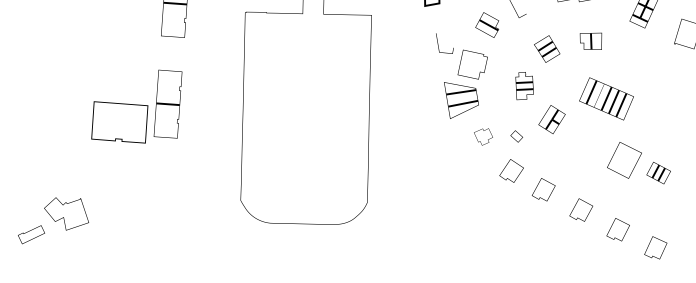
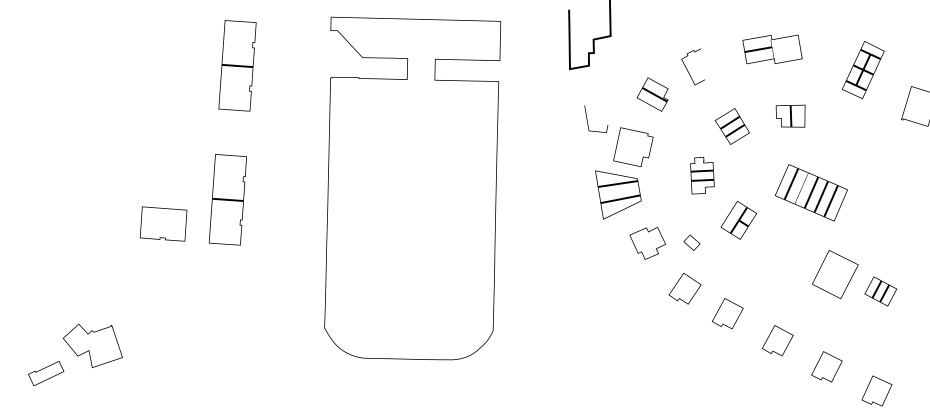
part: (119, 121) -> (163, 223), size x0.62
part: (483, 137) -> (647, 243), size x1.43

